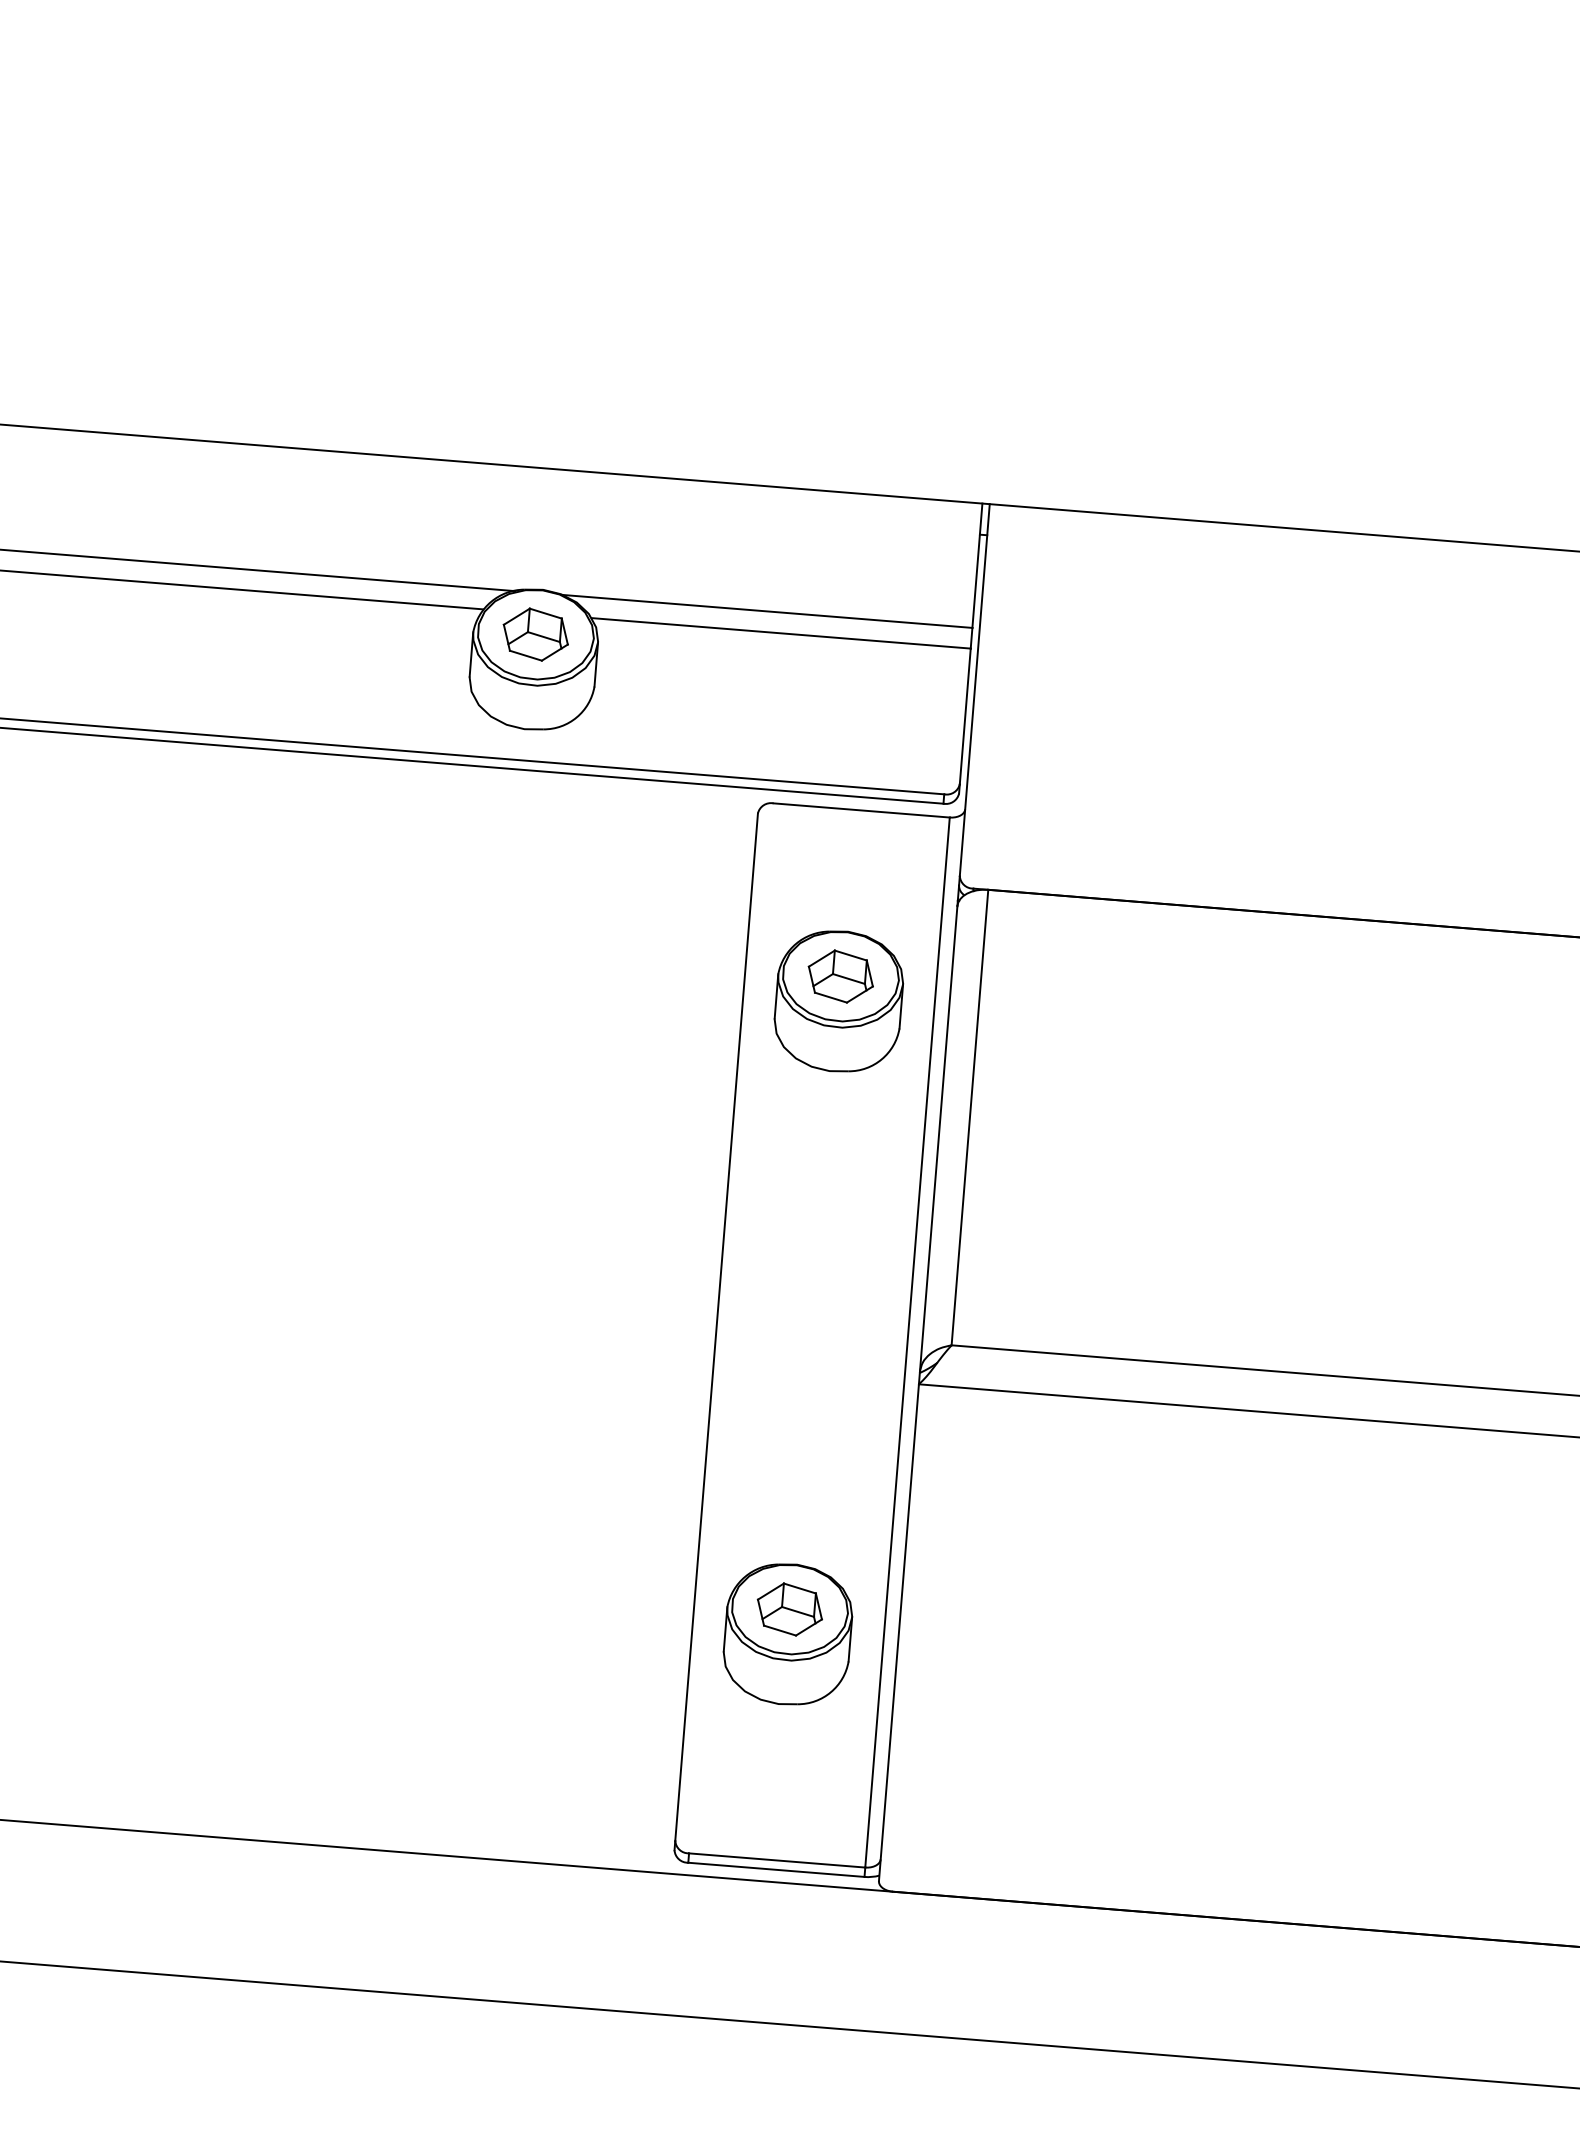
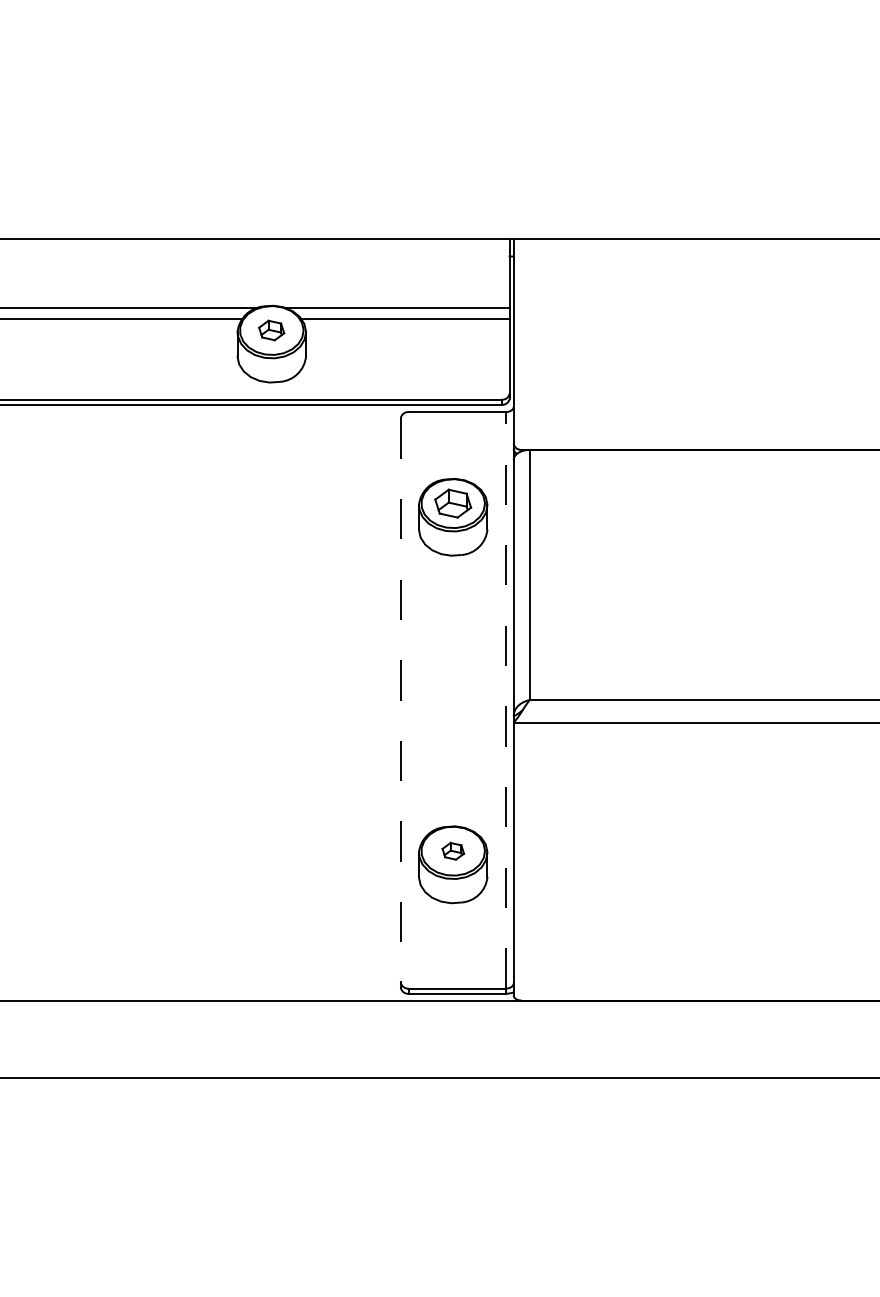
part: (535, 634) -> (271, 330), size x0.7
line: (716, 1327) -> (400, 700), solid -> dashed
line: (907, 1340) -> (505, 699), solid -> dashed
part: (790, 1610) -> (453, 851), size x0.6

